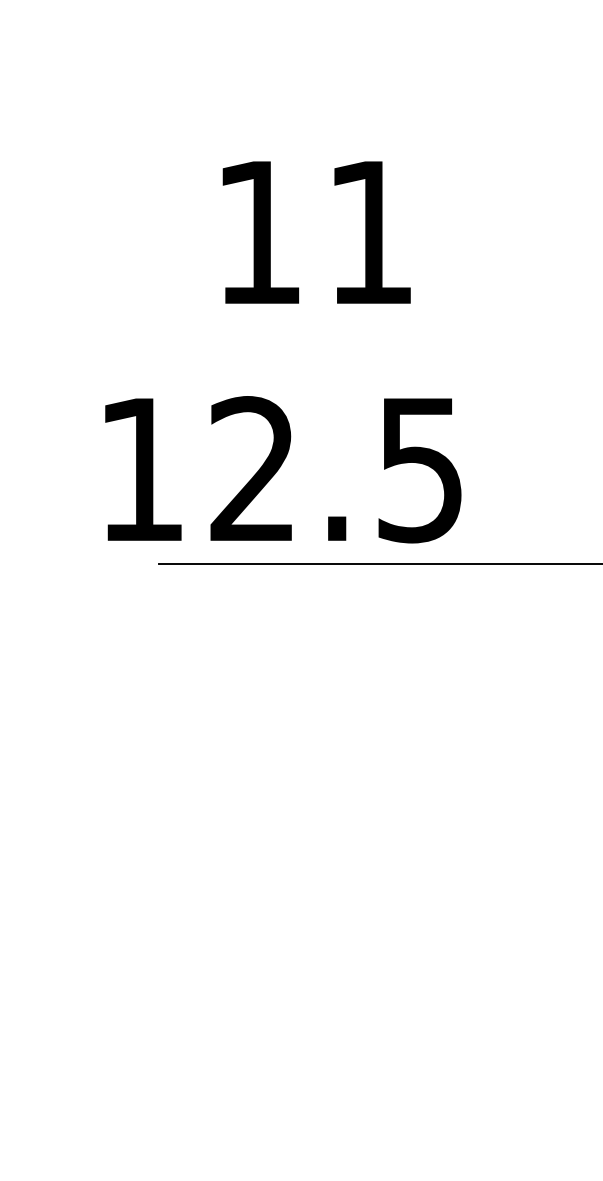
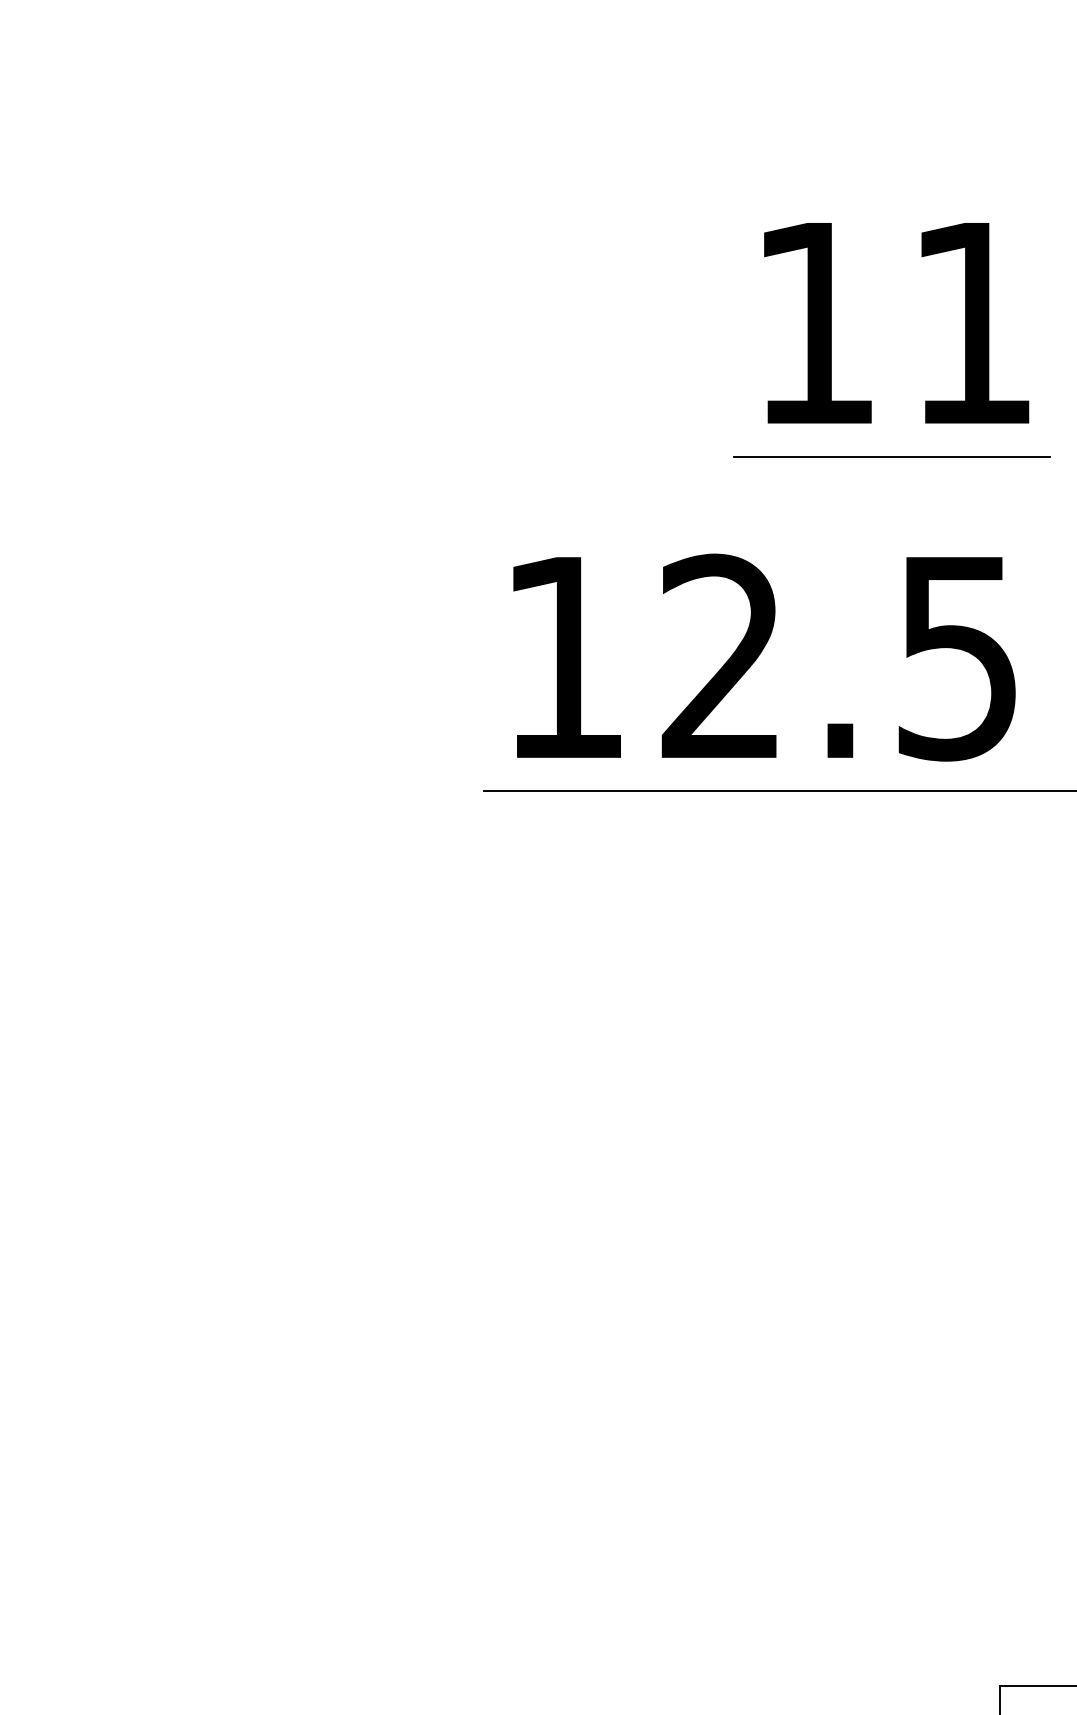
text: (316, 232) -> (896, 323), moved
line: (449, 327) -> (892, 456), added
text: (283, 469) -> (764, 657), moved

